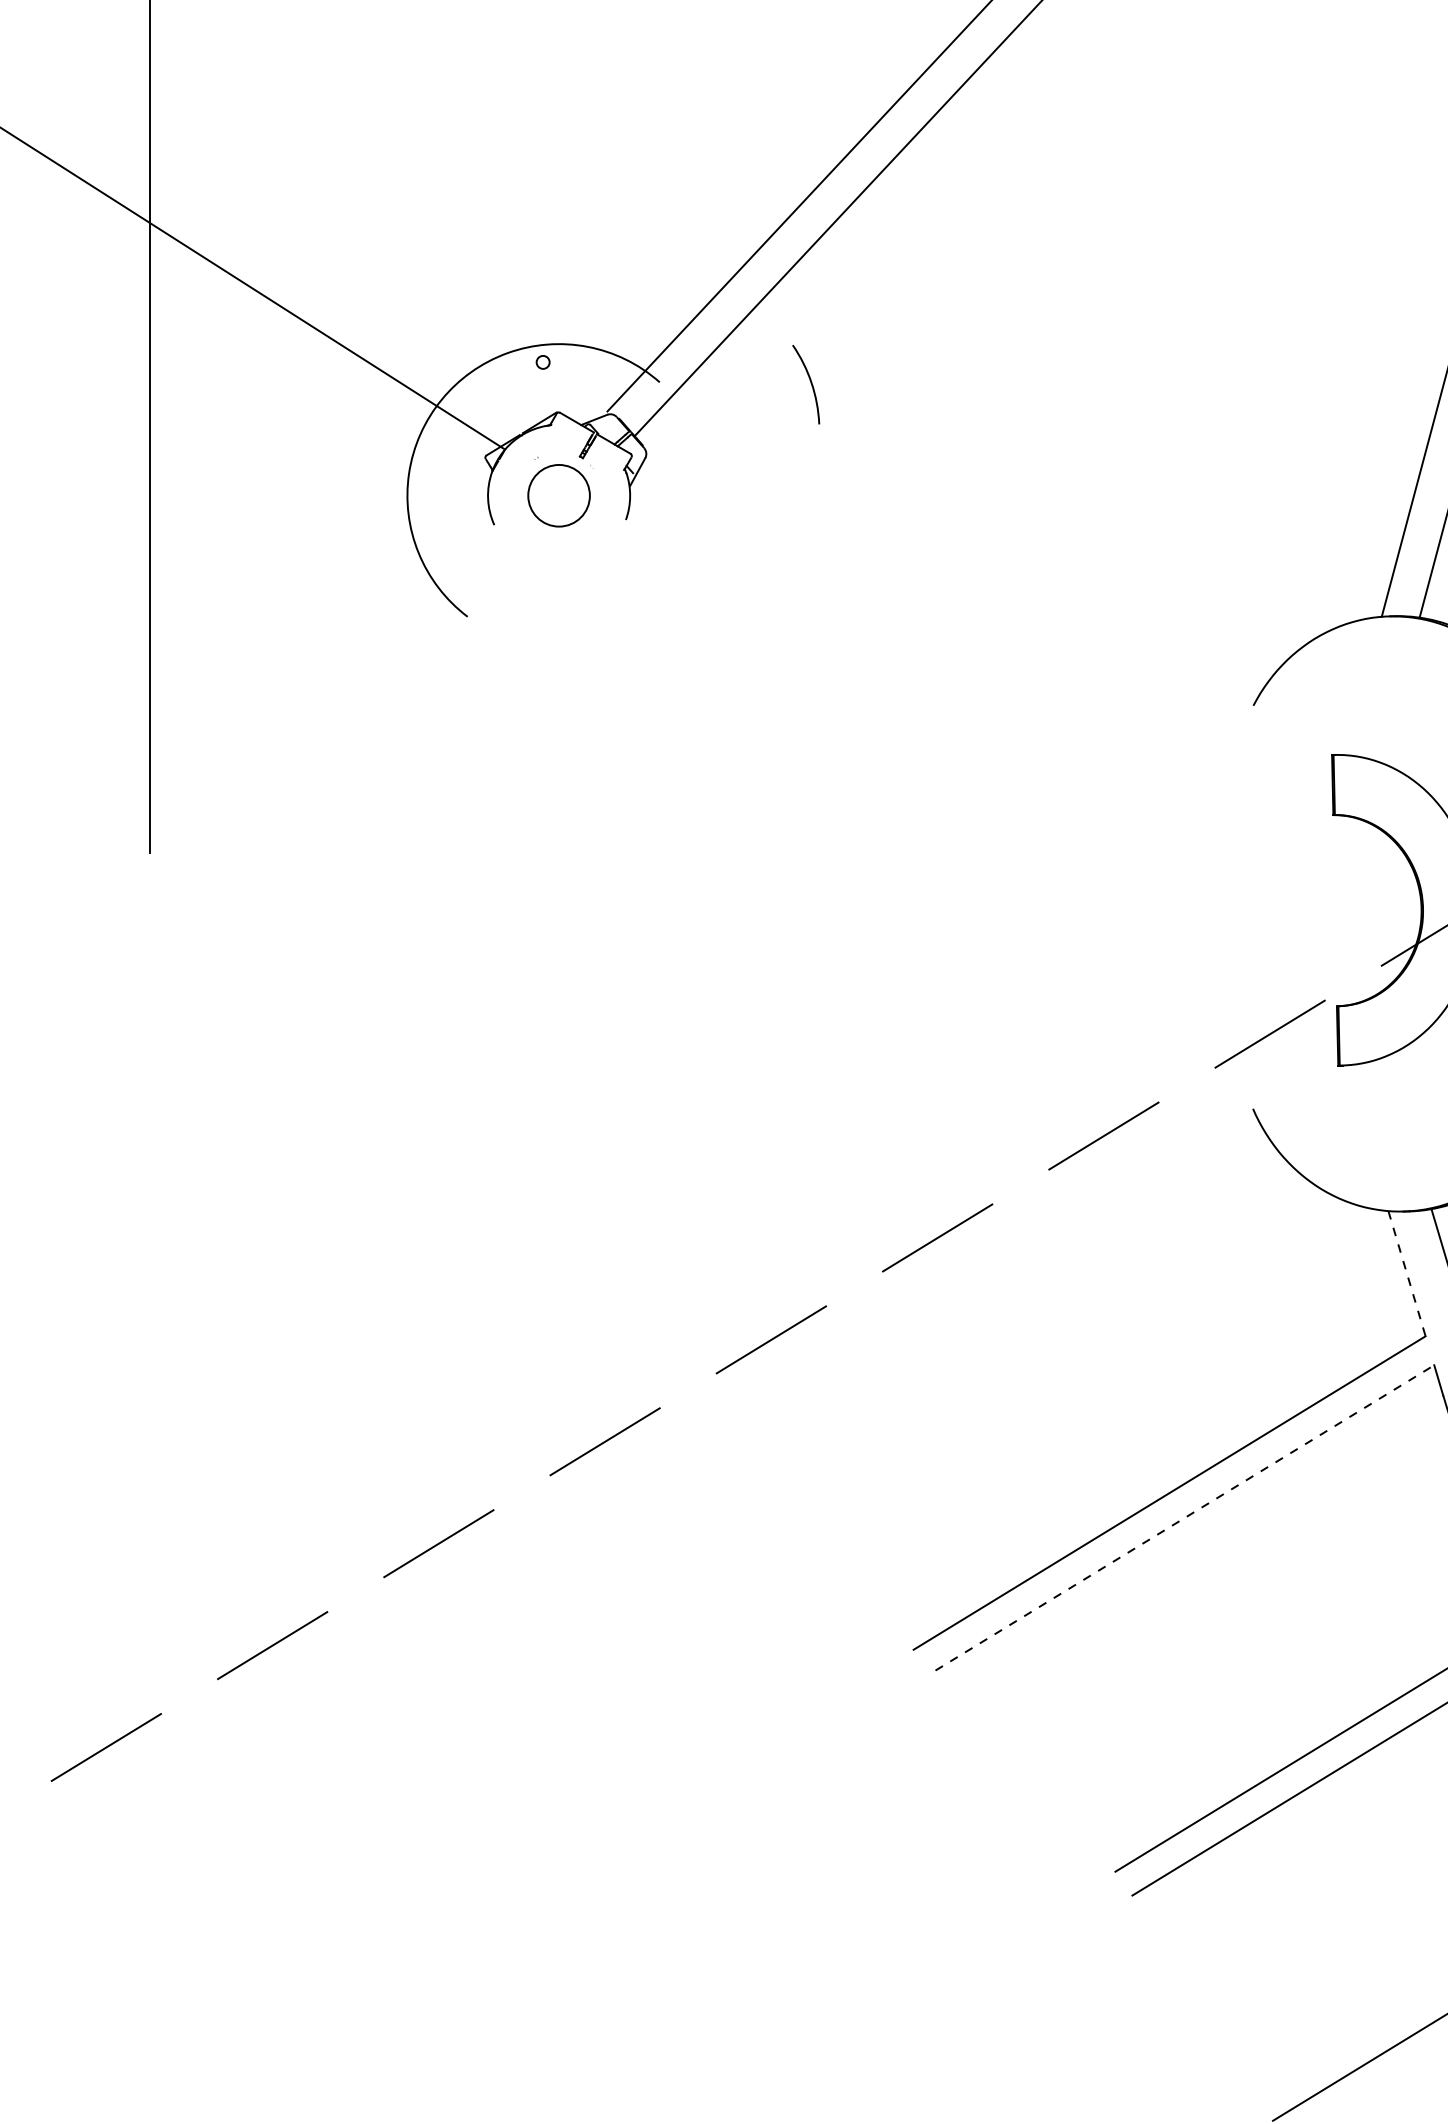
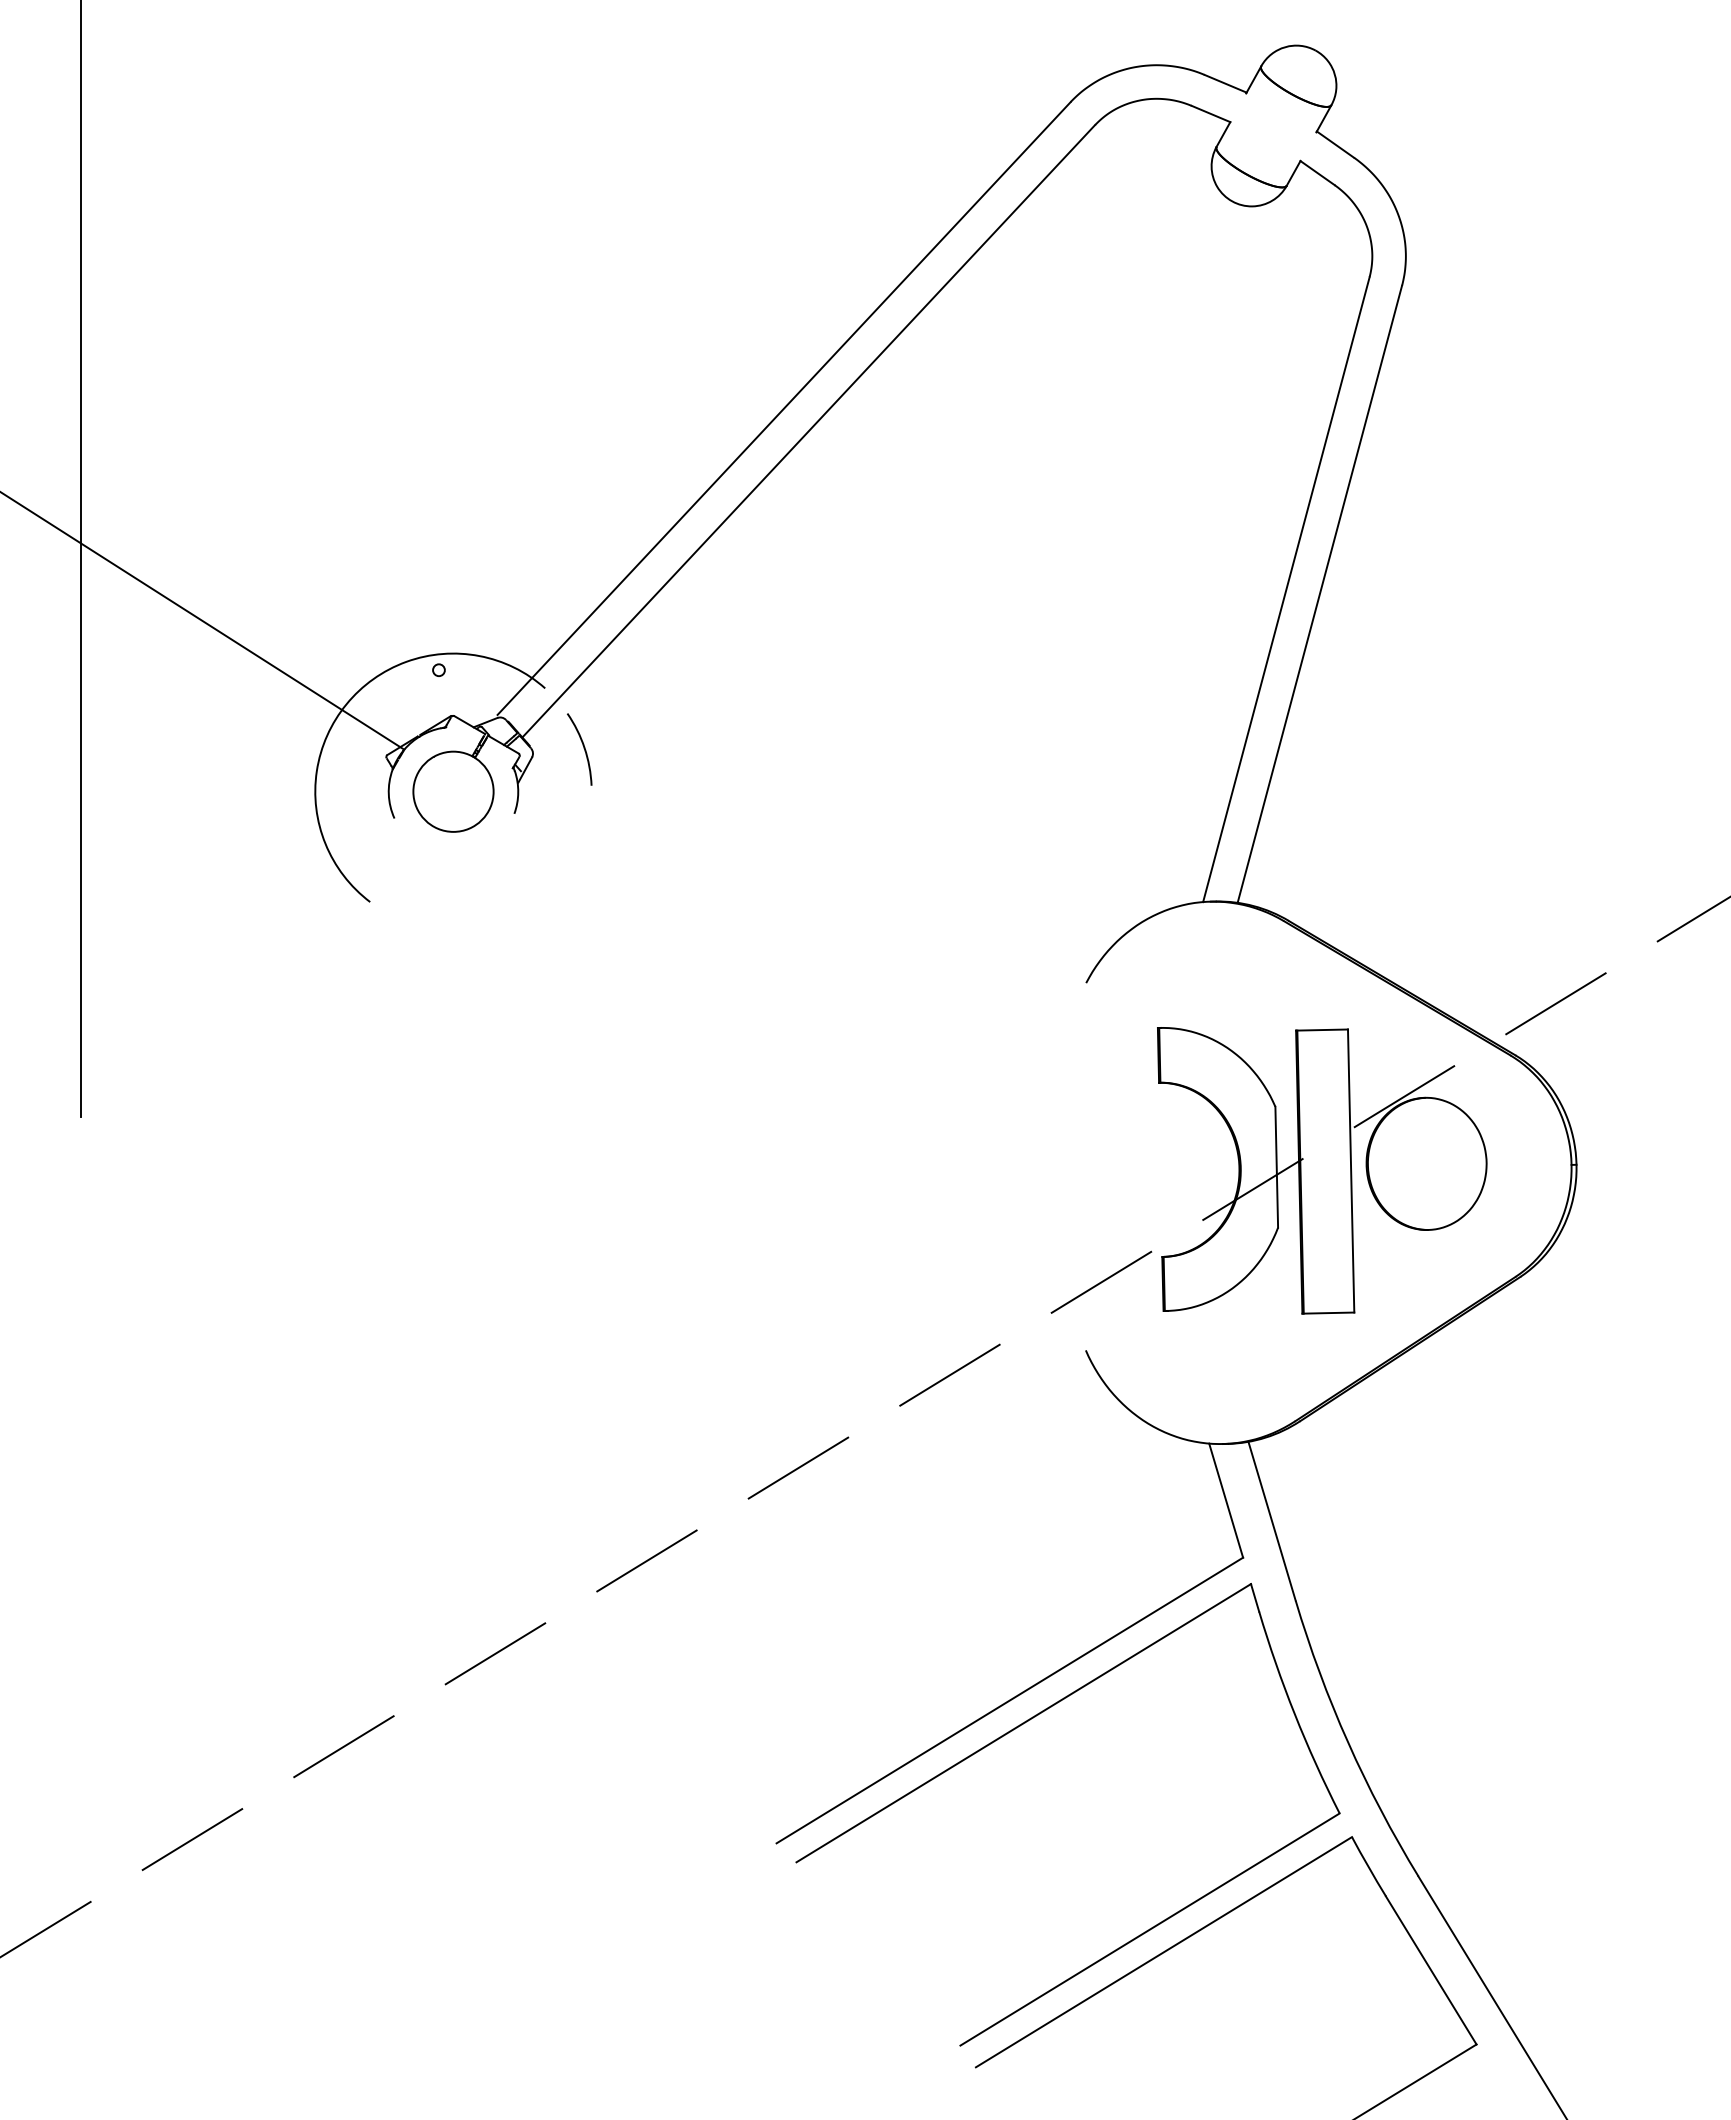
arc: (810, 383) -> (583, 748), moved
circle: (559, 495) -> (453, 791), size x1.43
line: (1407, 1274) -> (1226, 1501), dashed -> solid
line: (1185, 1517) -> (1024, 1722), dashed -> solid

